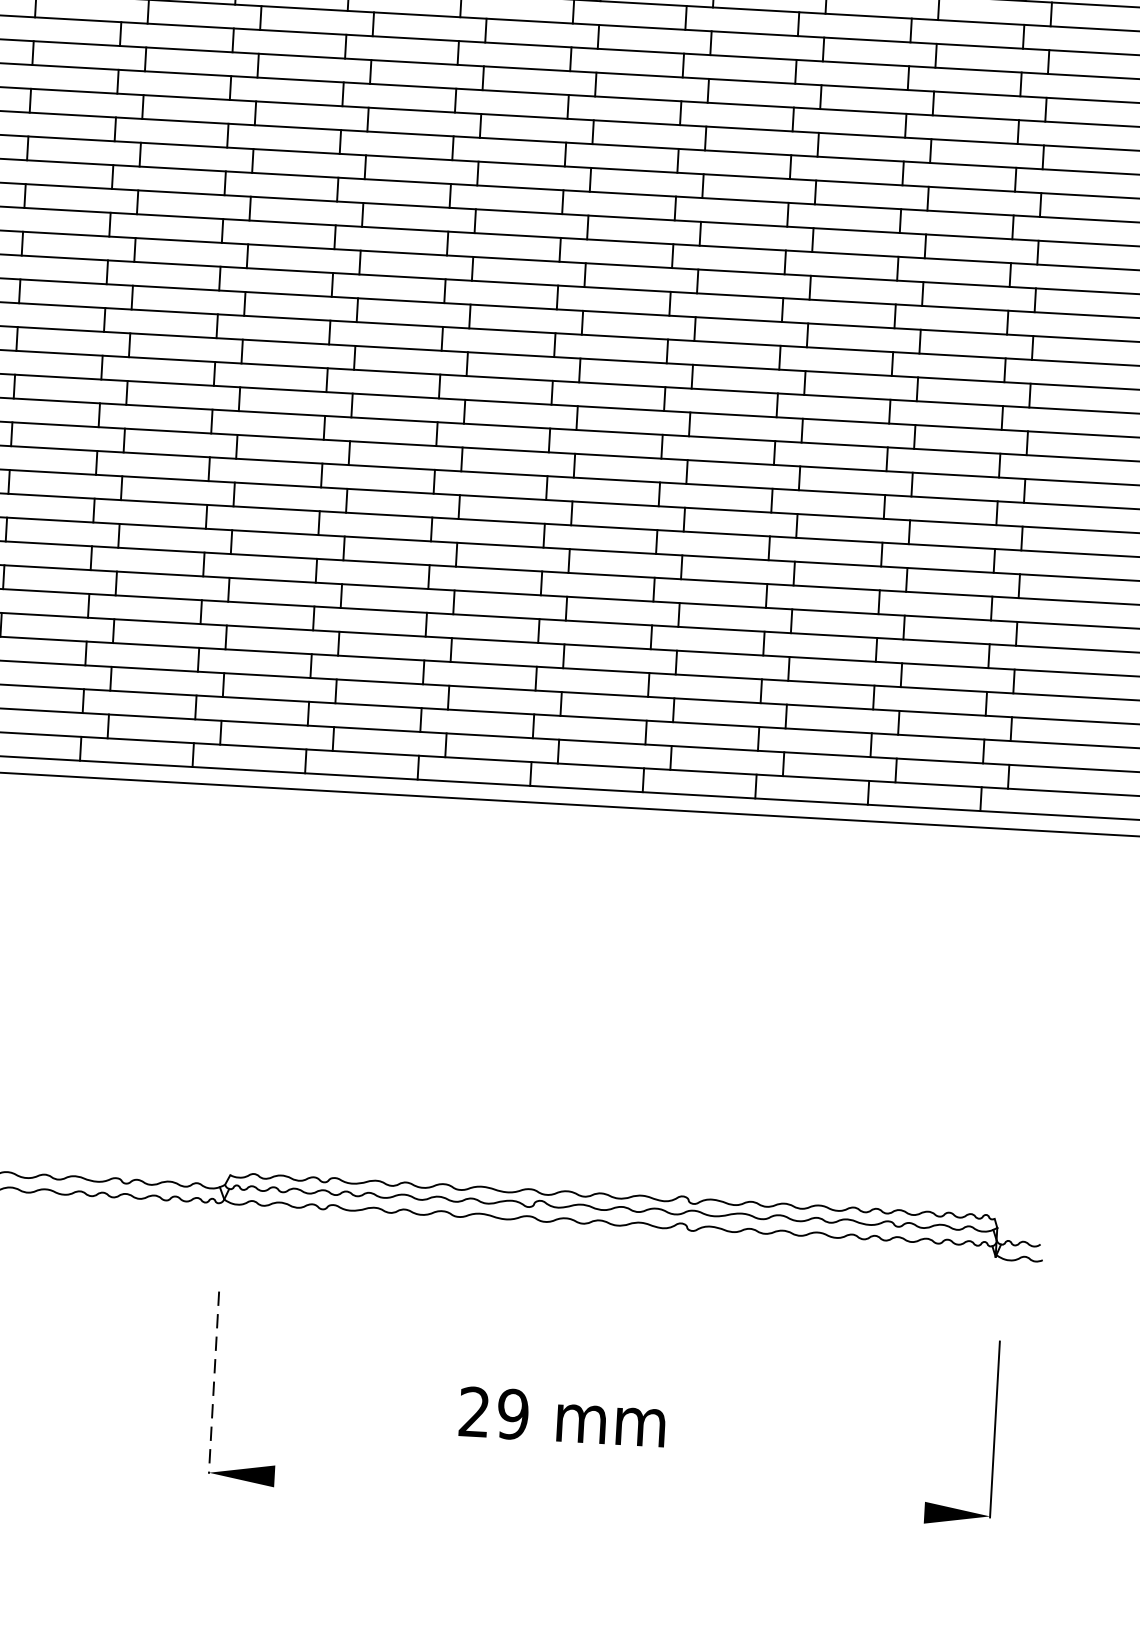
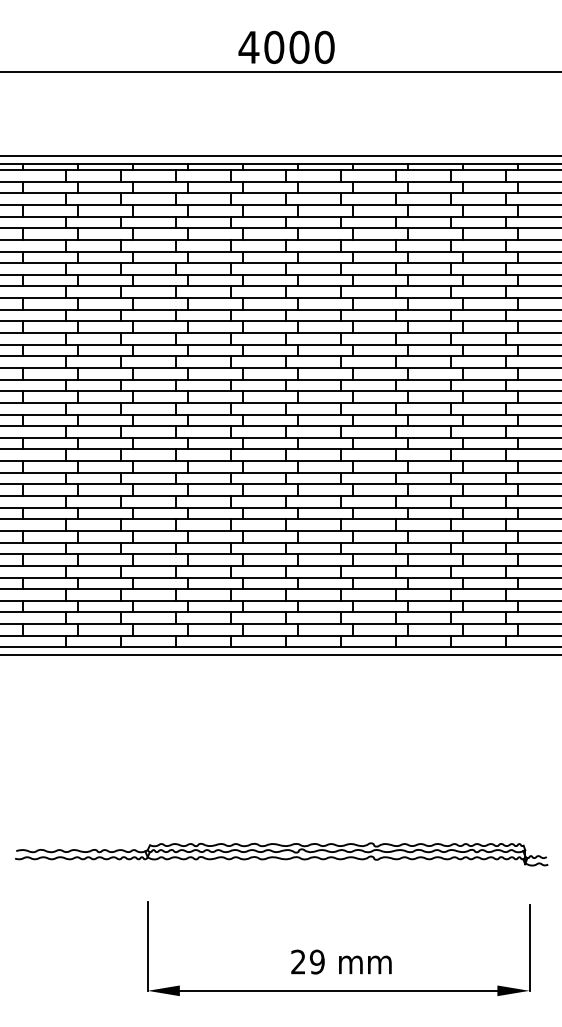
line: (213, 1382) -> (147, 946), dashed -> solid
text: (562, 1415) -> (341, 961), moved
line: (599, 1493) -> (338, 990), added

